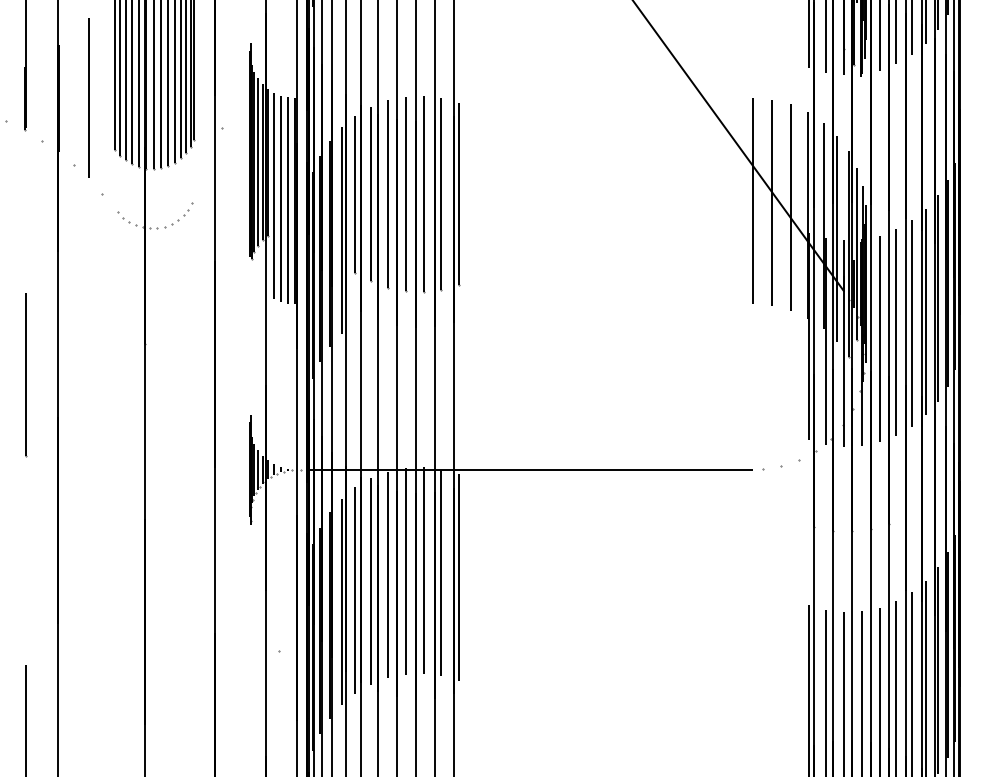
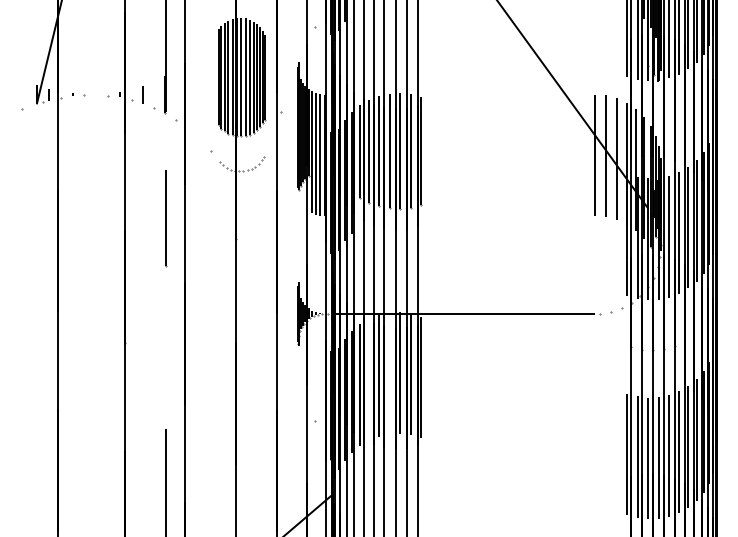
part: (81, 97) -> (198, 94), removed
line: (27, 375) -> (166, 218), moved
line: (405, 571) -> (389, 373), removed
line: (371, 581) -> (369, 379), removed

